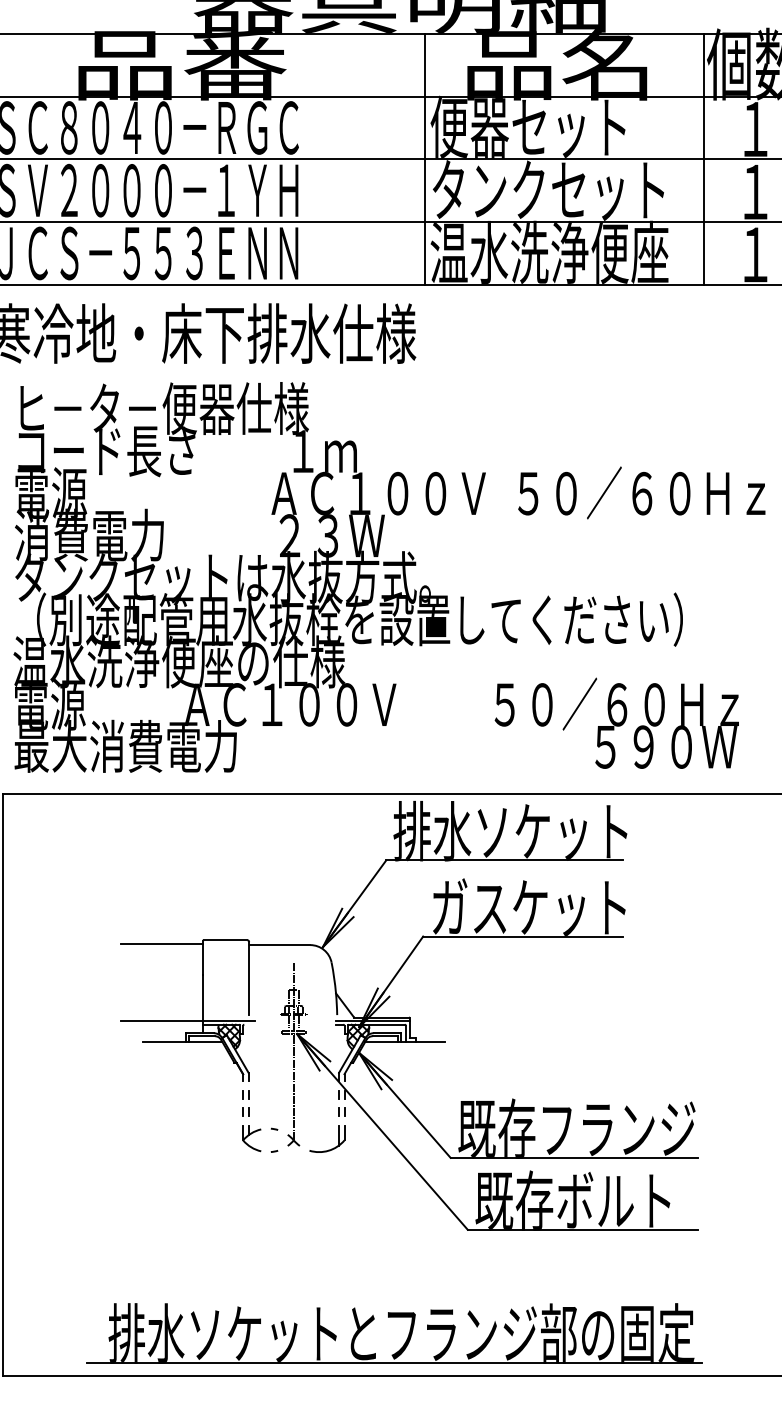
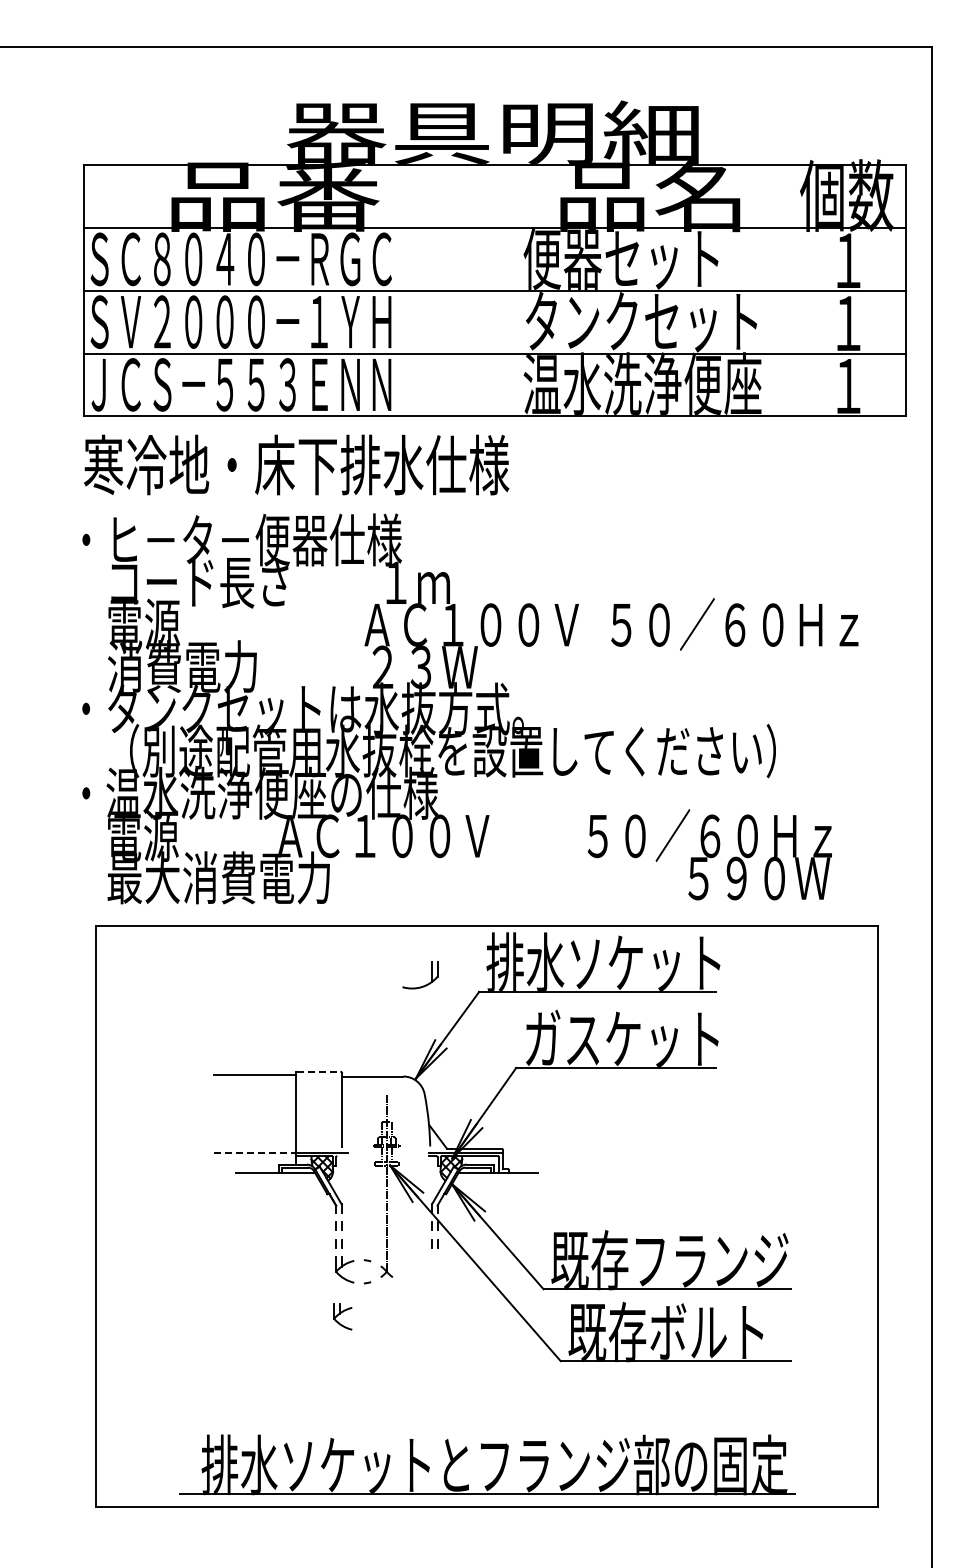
line: (425, 159) -> (518, 290), removed
line: (704, 159) -> (797, 290), removed
line: (225, 940) -> (318, 1071), solid -> dashed
line: (162, 1021) -> (255, 1152), solid -> dashed
part: (329, 1149) -> (422, 985), moved
part: (249, 1185) -> (342, 1316), added

